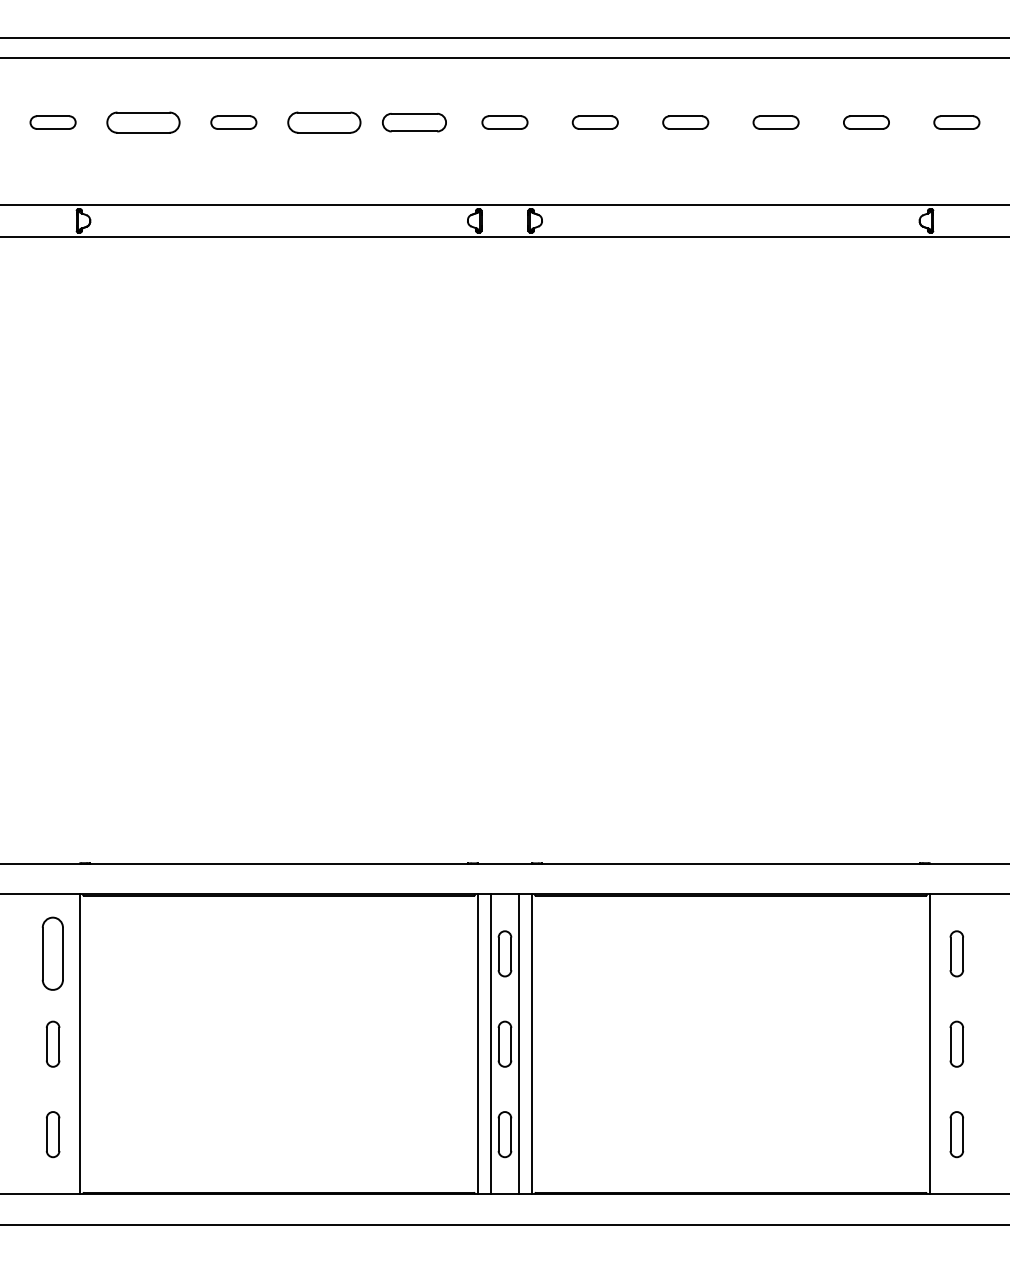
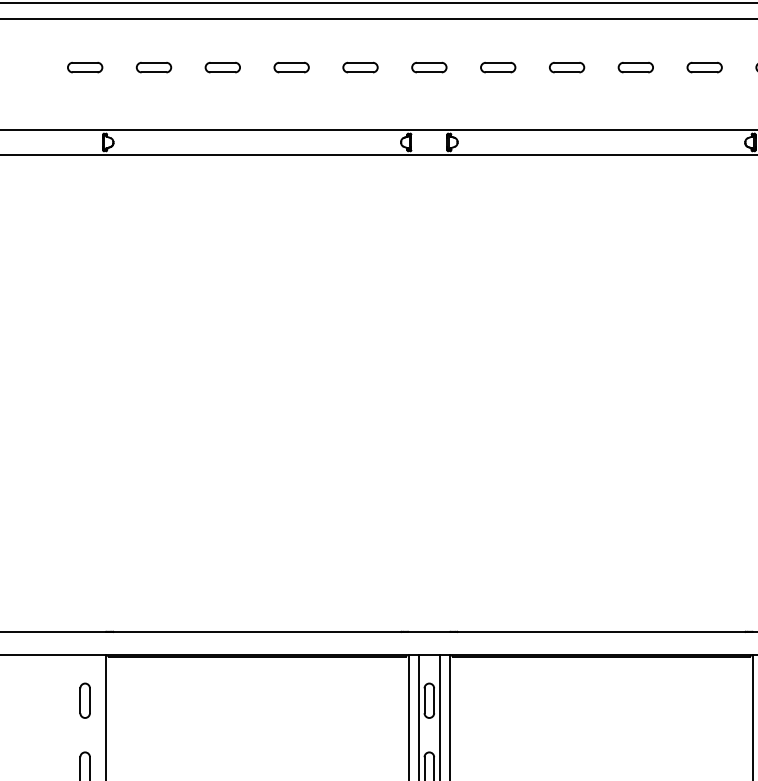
part: (143, 122) -> (154, 67), size x0.62
part: (323, 122) -> (291, 67), size x0.62
part: (414, 122) -> (360, 67), size x0.71
part: (53, 953) -> (85, 700), size x0.62

